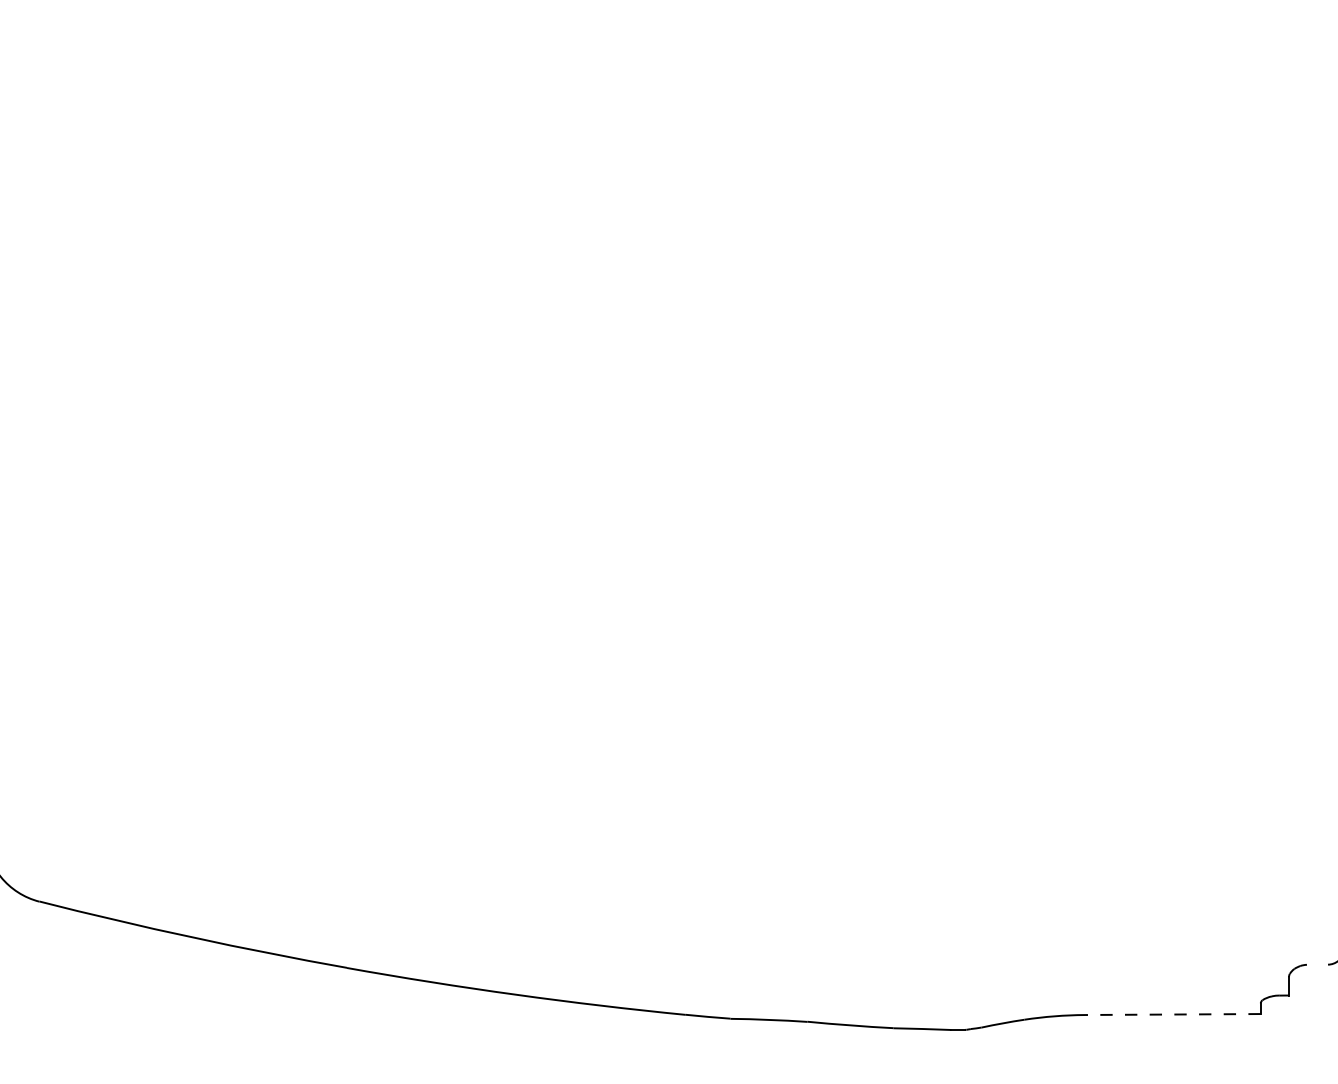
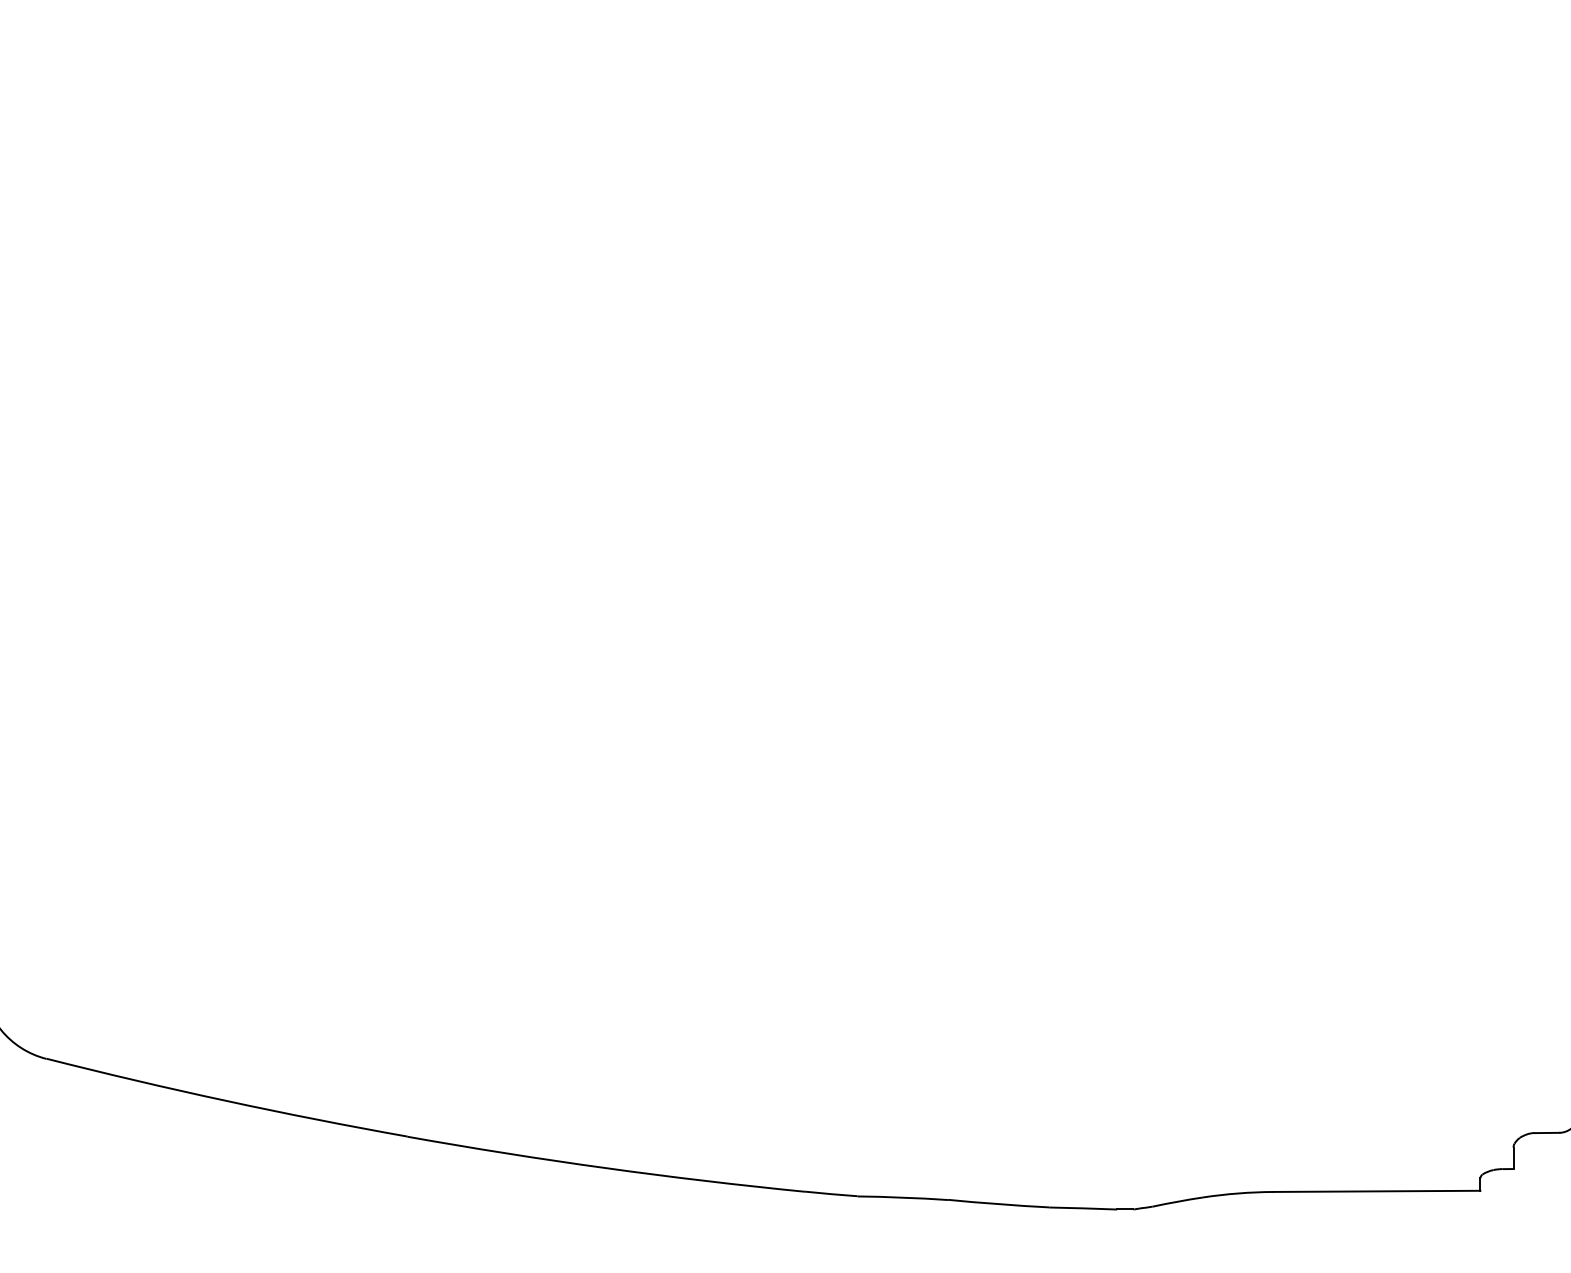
line: (1317, 964) -> (1546, 1132), added
line: (1172, 1014) -> (1376, 1191), dashed -> solid

